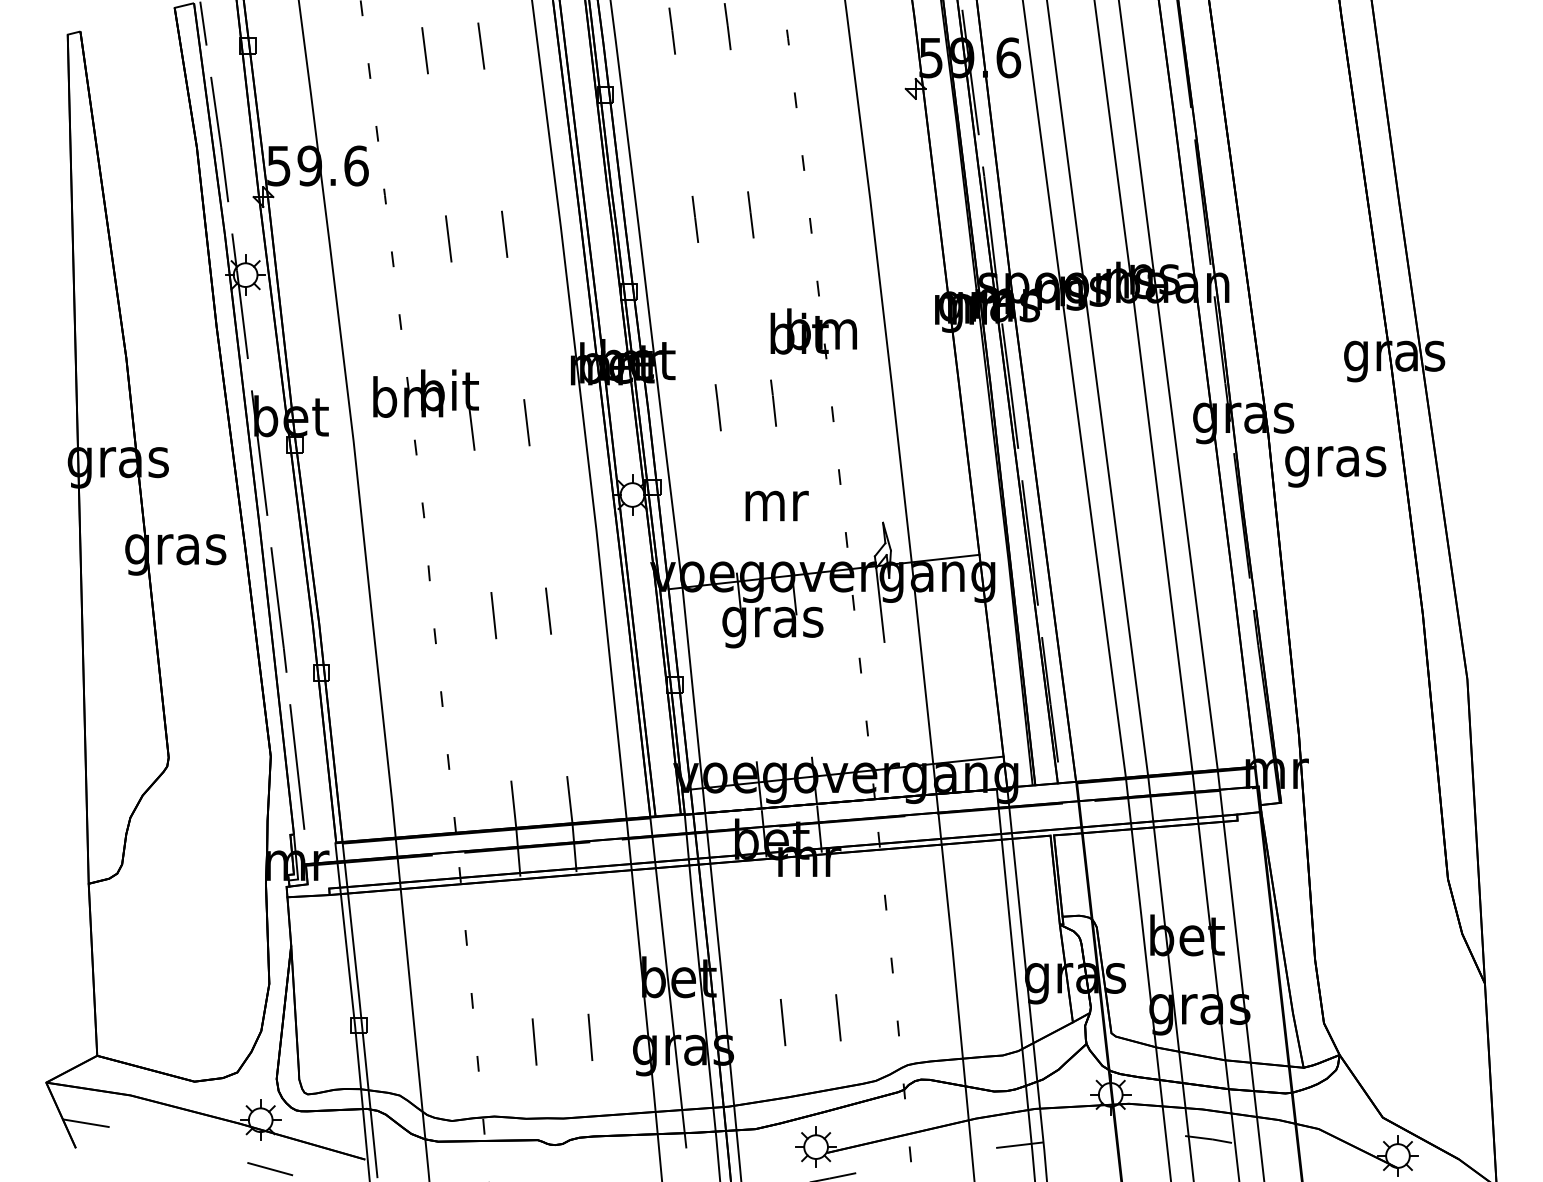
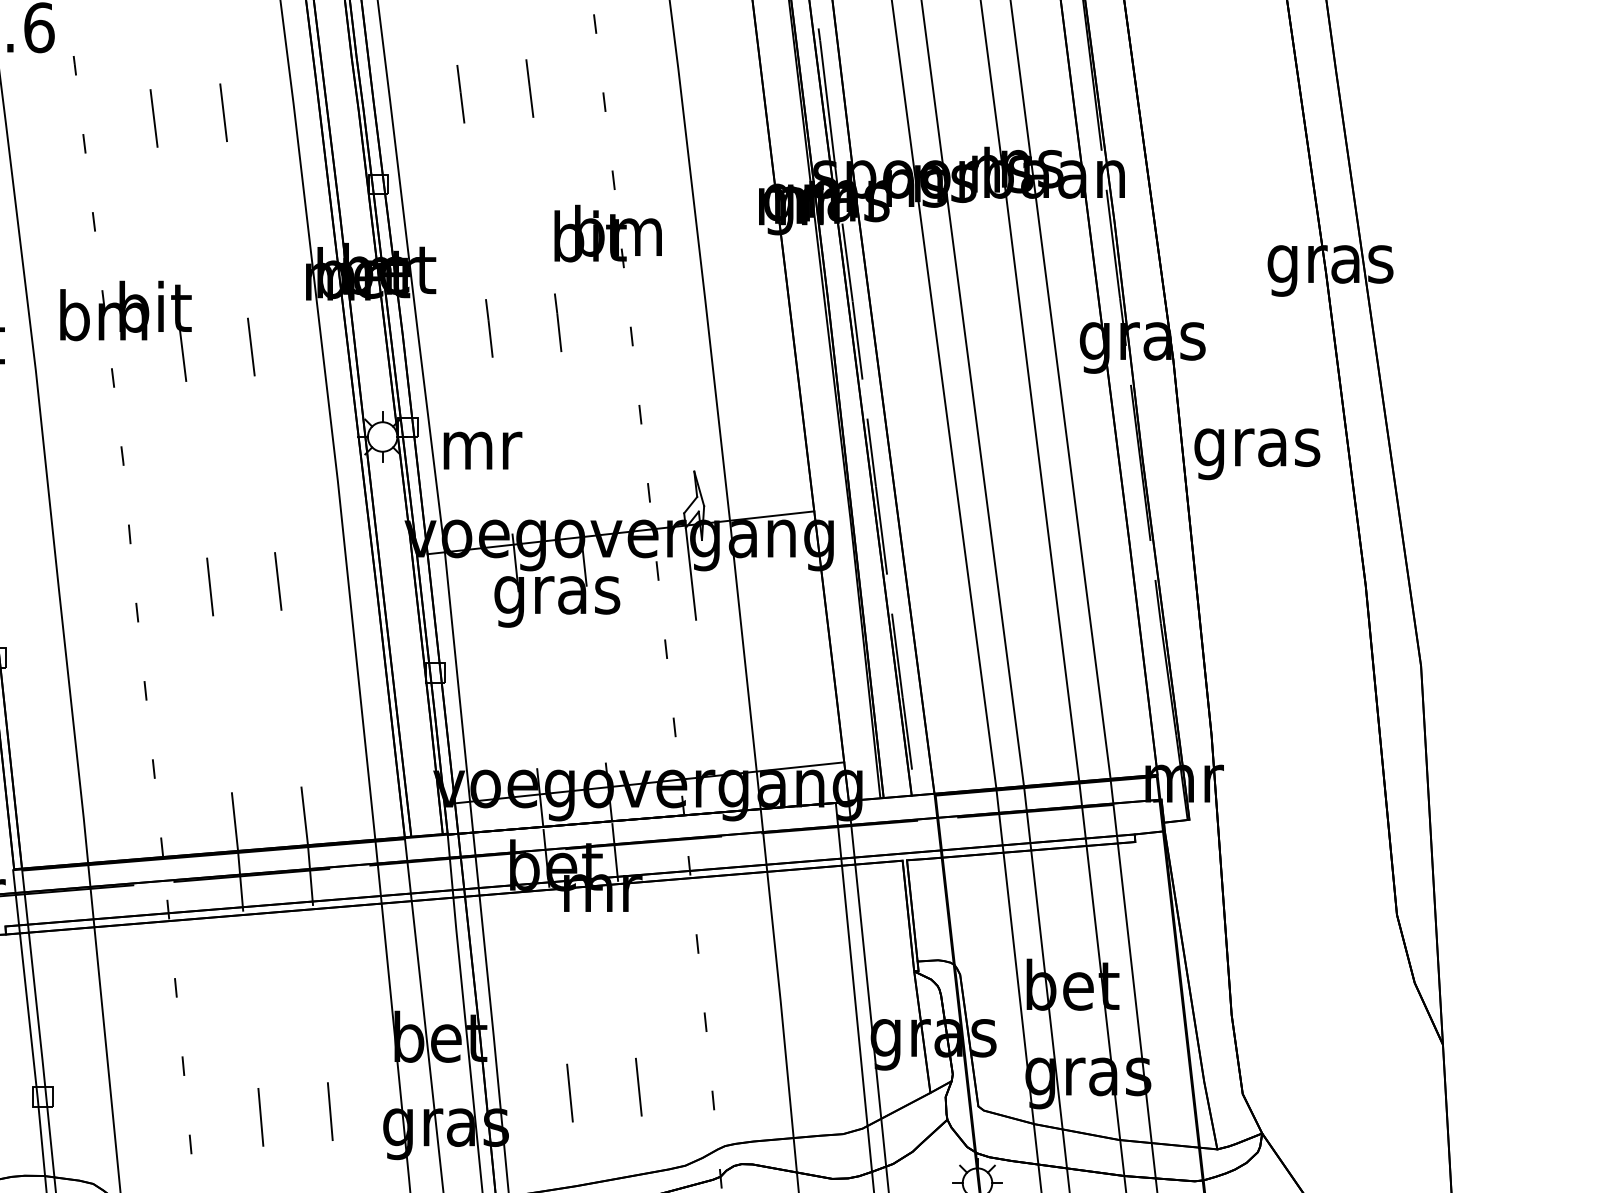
text: (1335, 466) -> (1257, 453), moved
text: (776, 505) -> (482, 450), moved

